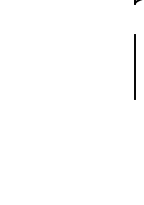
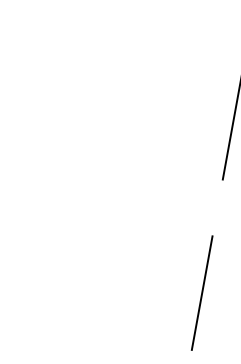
line: (135, 161) -> (202, 292), added

